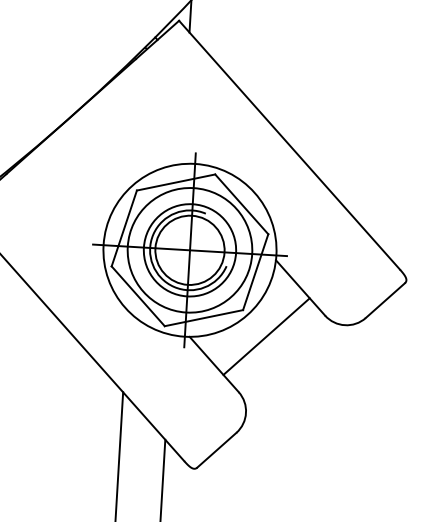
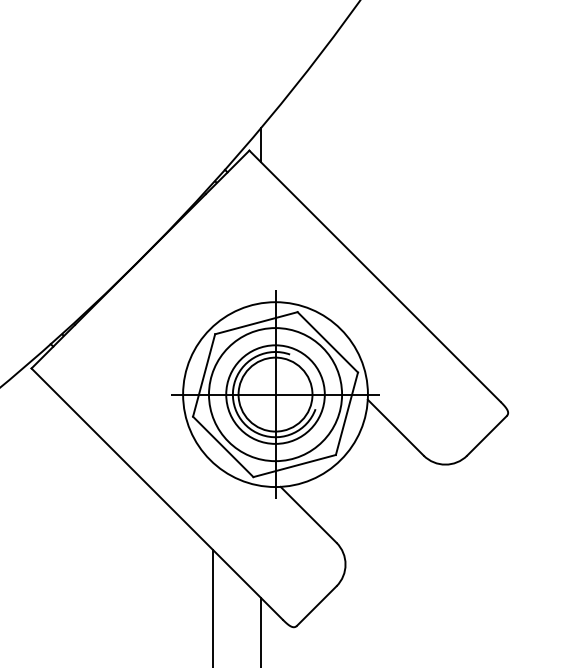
line: (266, 336) -> (362, 481), removed

